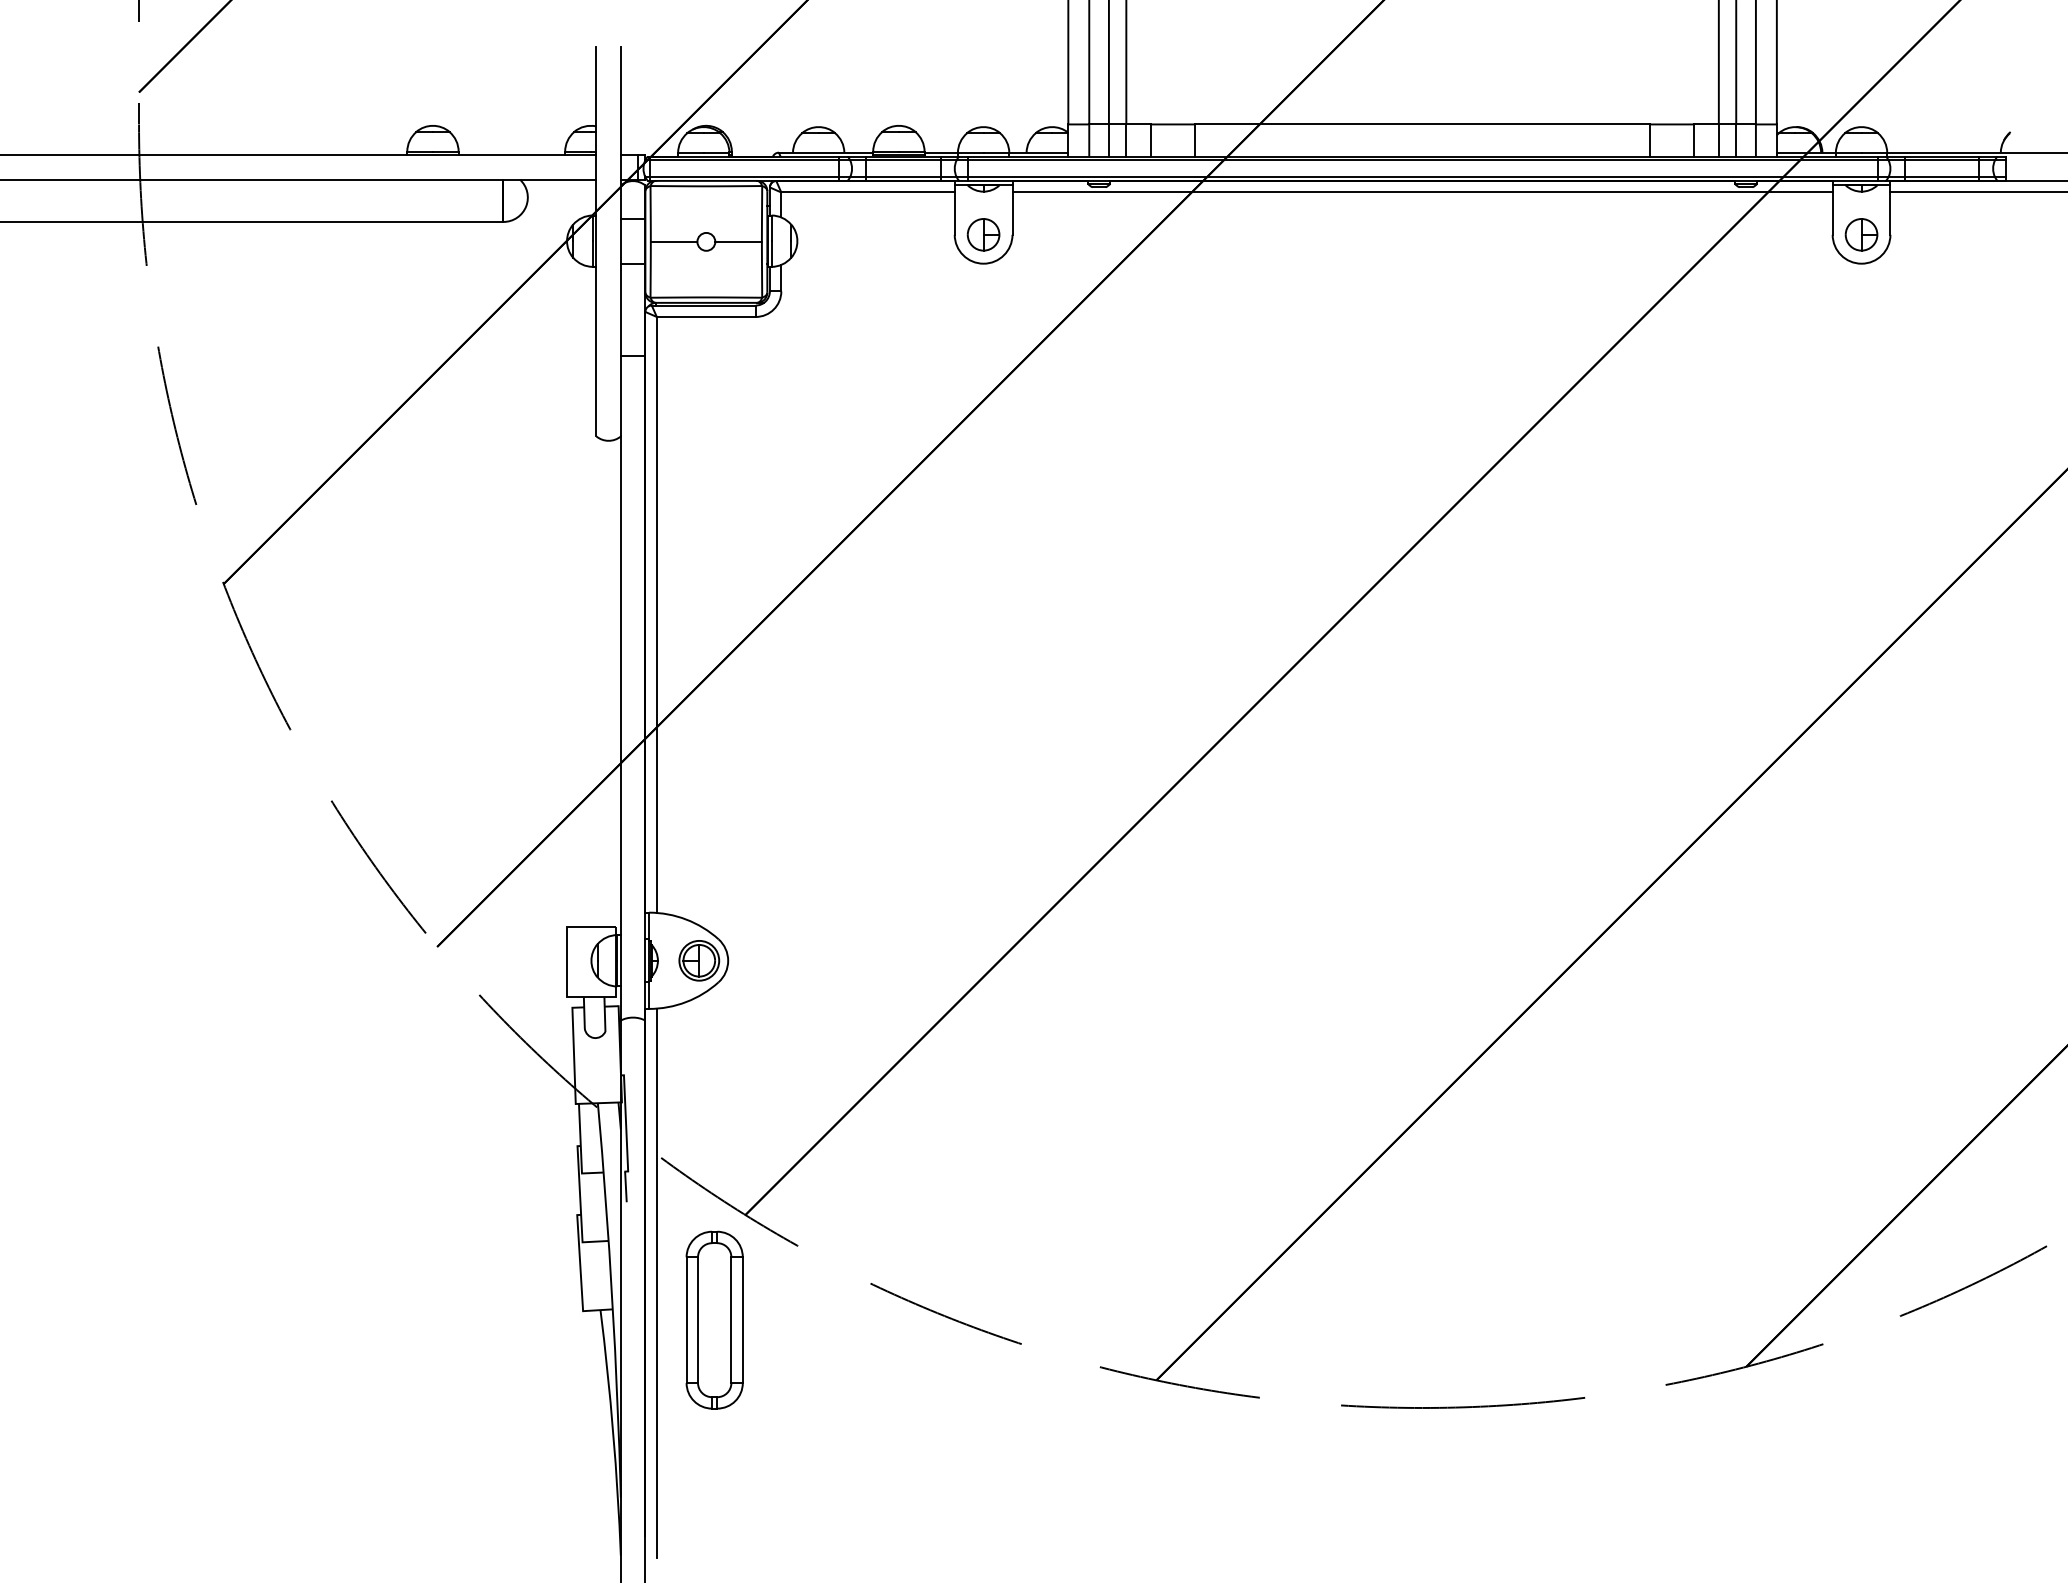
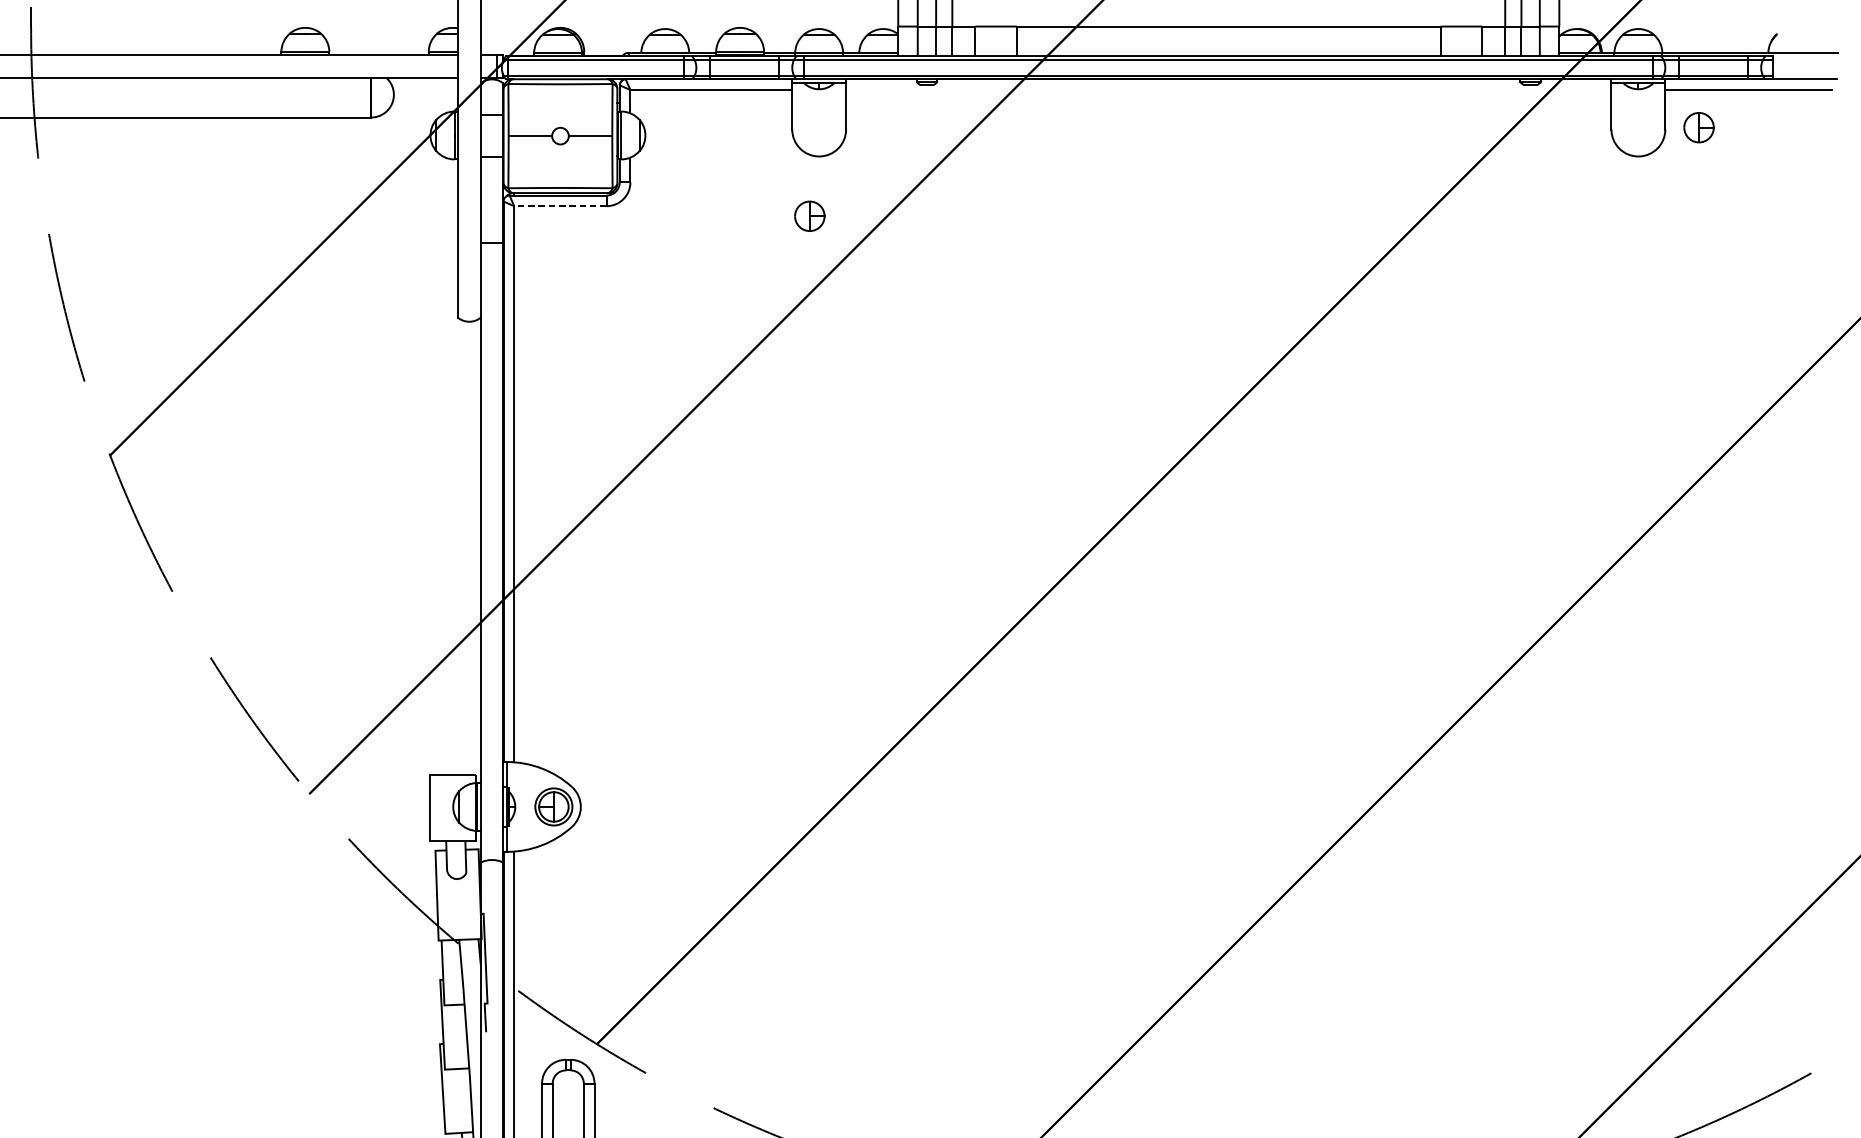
line: (1422, 192) -> (1228, 90), removed
part: (983, 234) -> (809, 216), moved
part: (1861, 234) -> (1698, 127), moved
line: (705, 316) -> (559, 205), solid -> dashed

